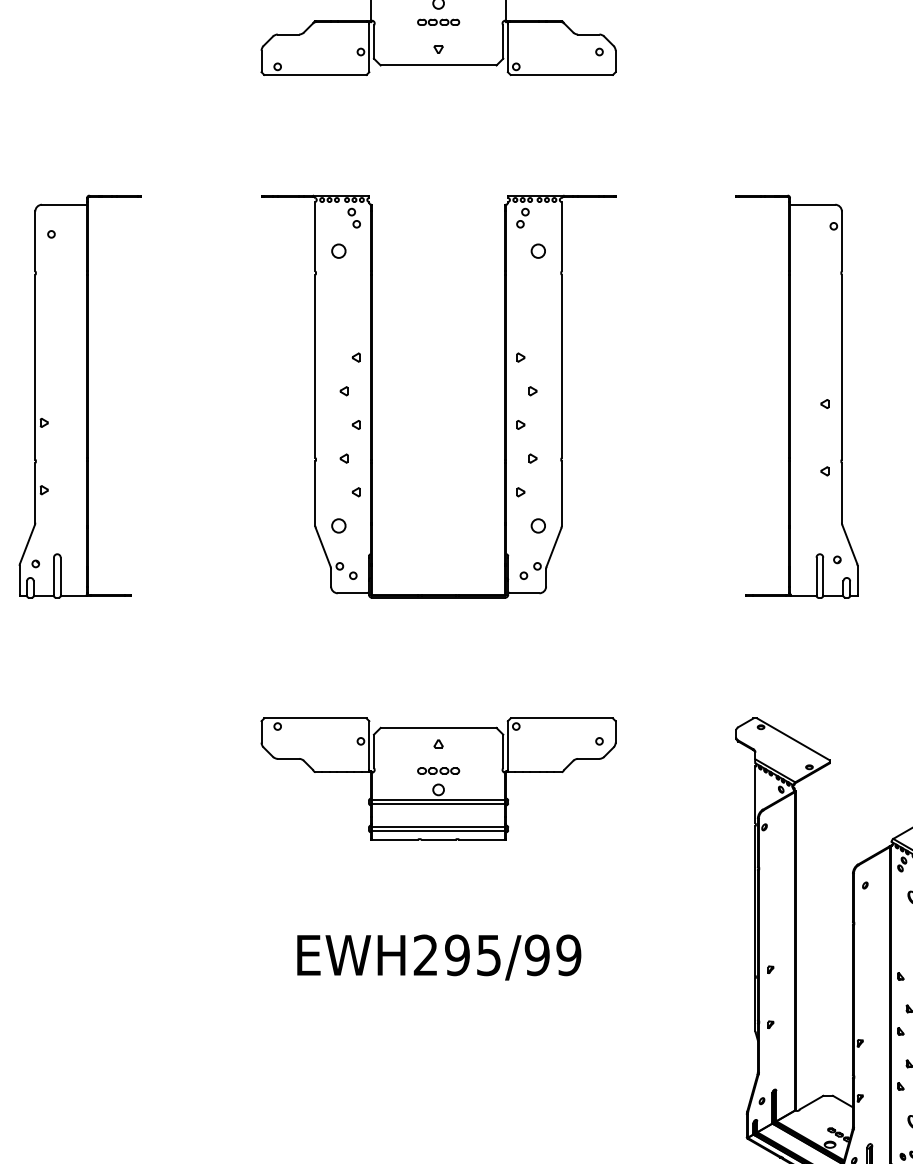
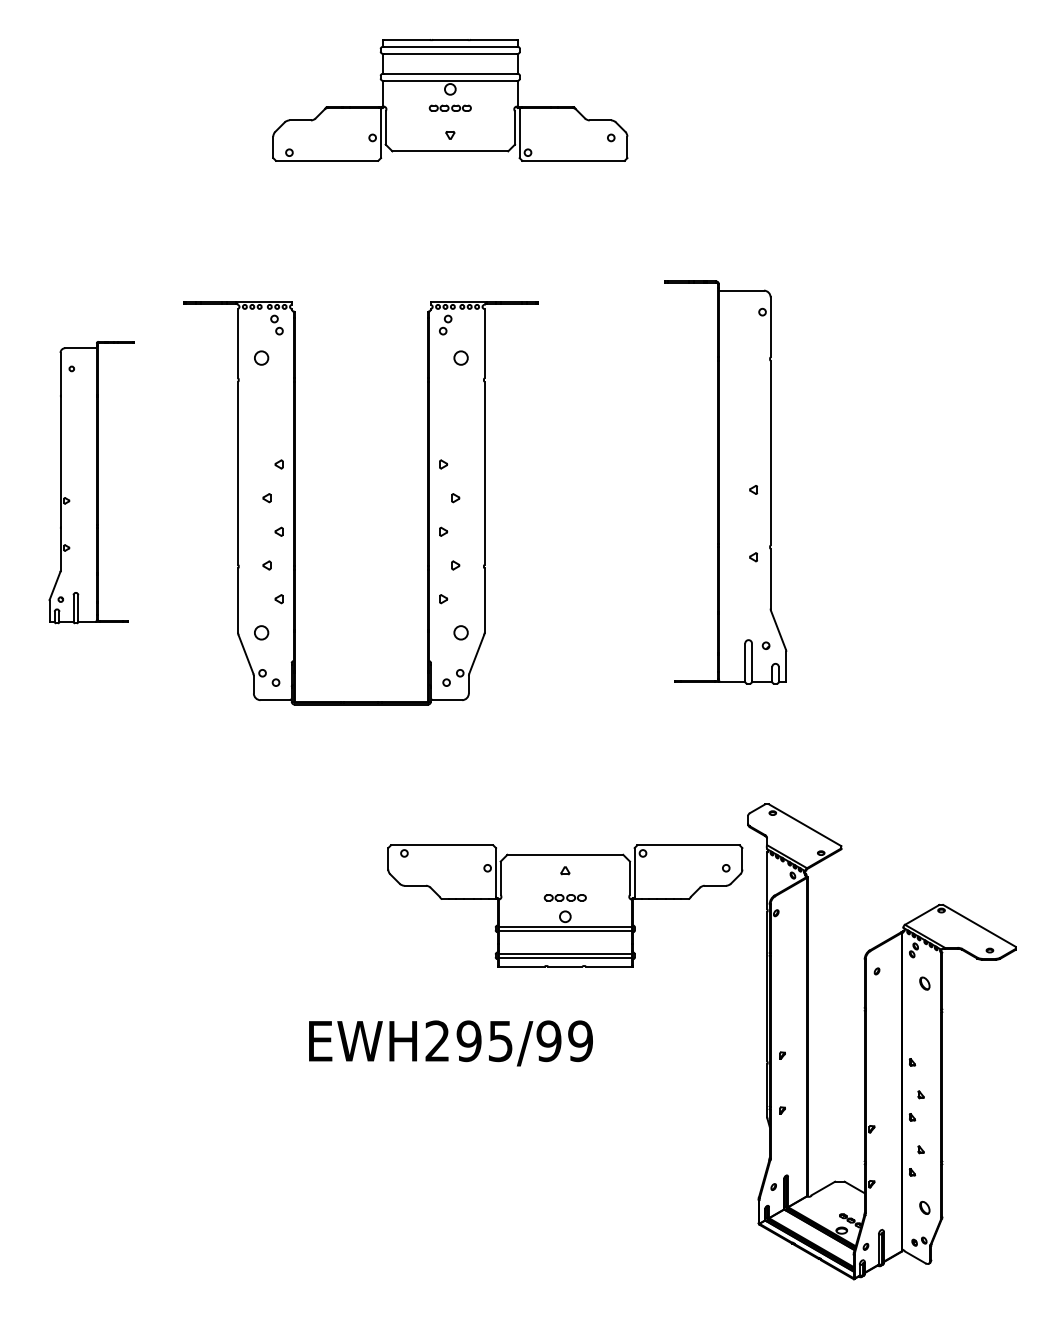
part: (79, 396) -> (91, 482), size x0.7
part: (372, 396) -> (295, 503), moved
part: (796, 396) -> (725, 482), moved
part: (438, 778) -> (565, 905), moved

